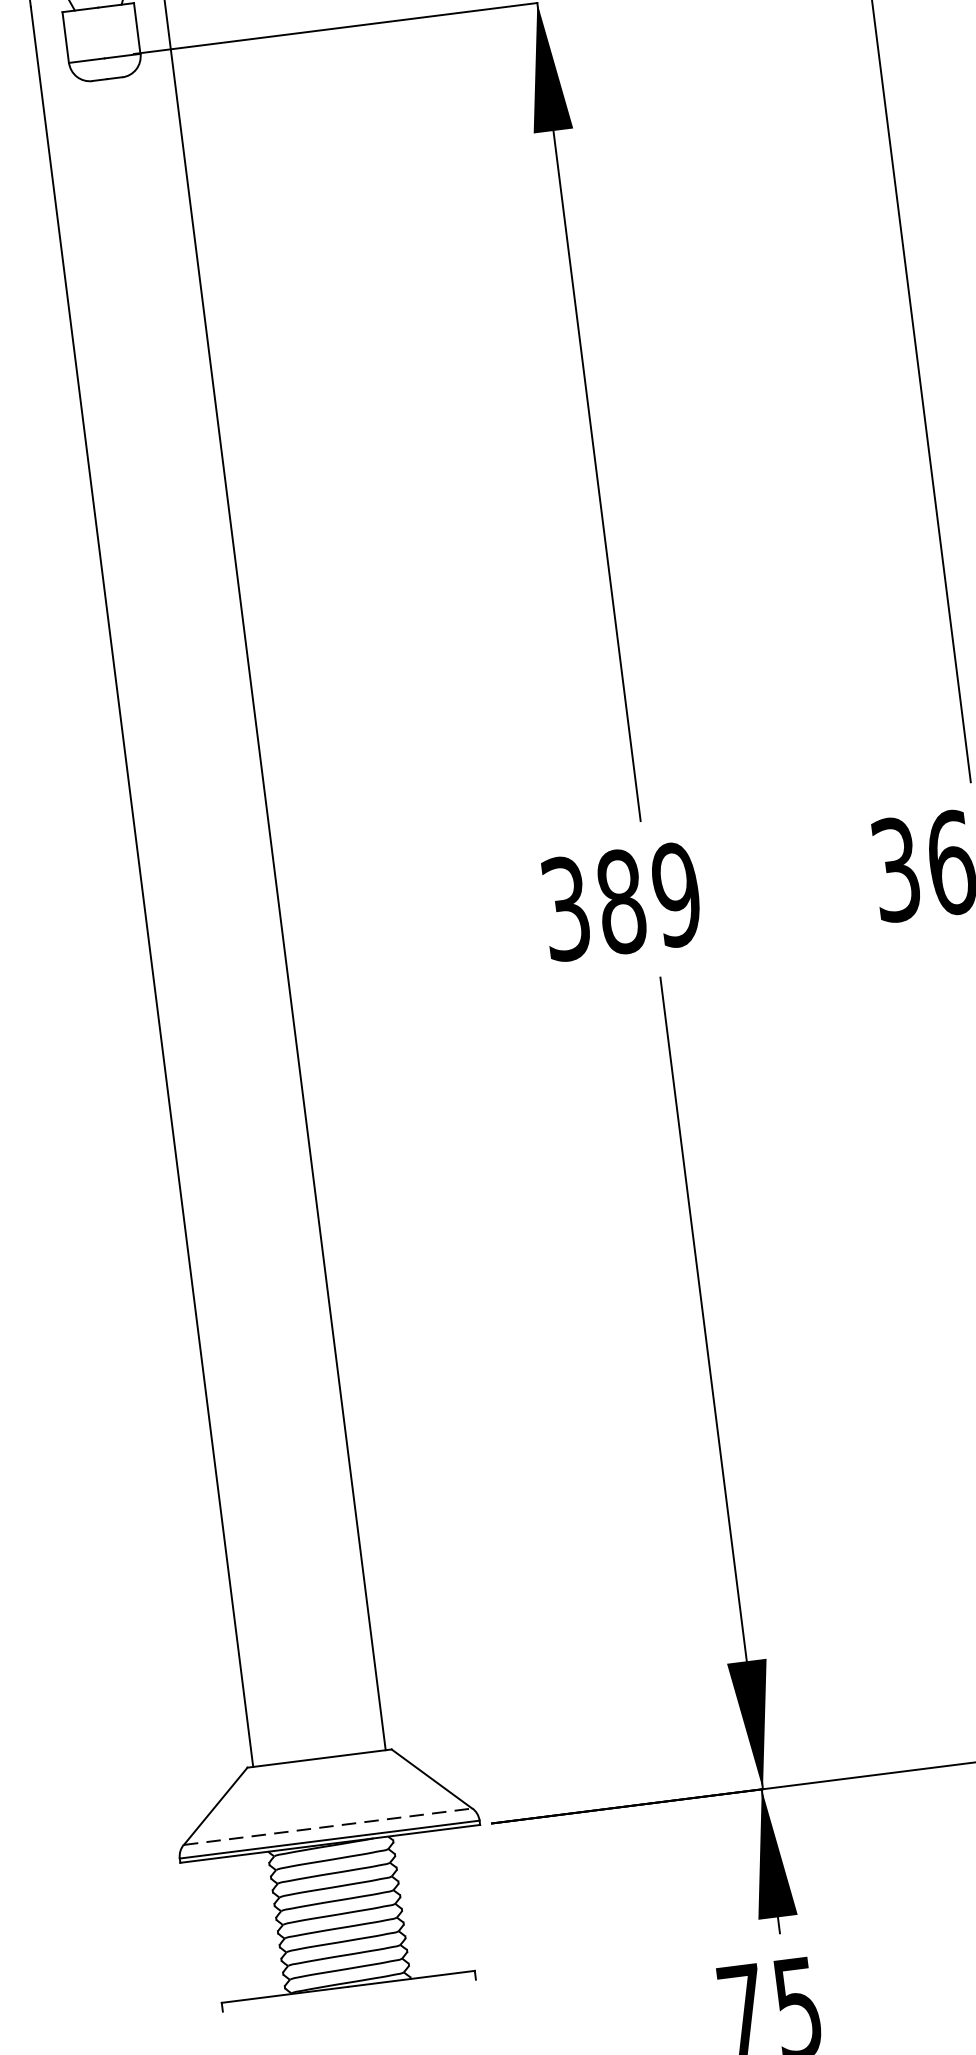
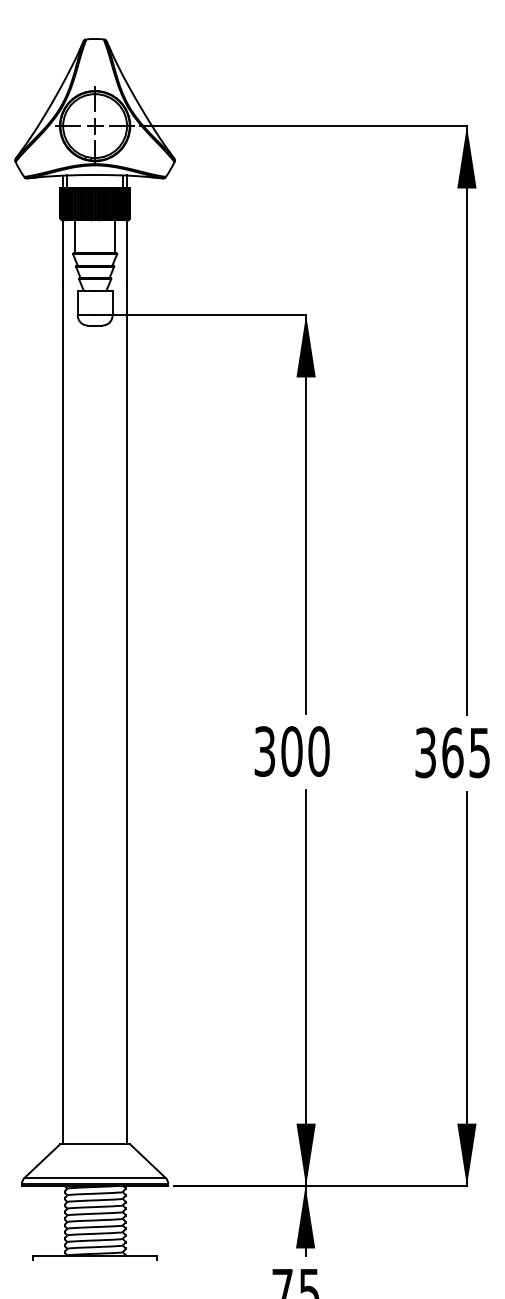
text: (649, 898) -> (305, 751), 389 -> 300
line: (328, 1826) -> (95, 1177), dashed -> solid

